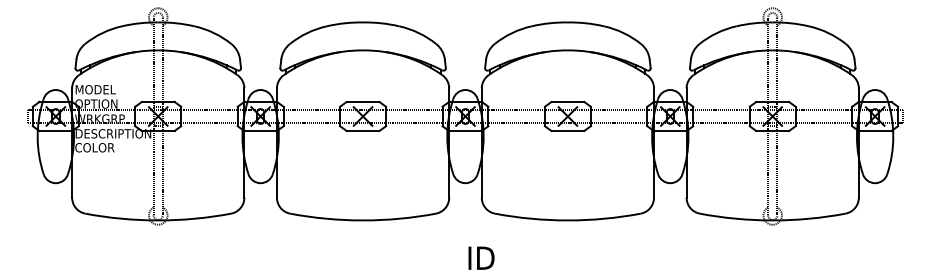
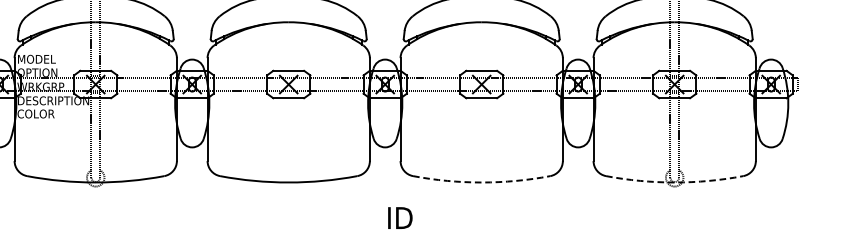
arc: (567, 220) -> (481, 182), solid -> dashed
arc: (772, 220) -> (674, 182), solid -> dashed

